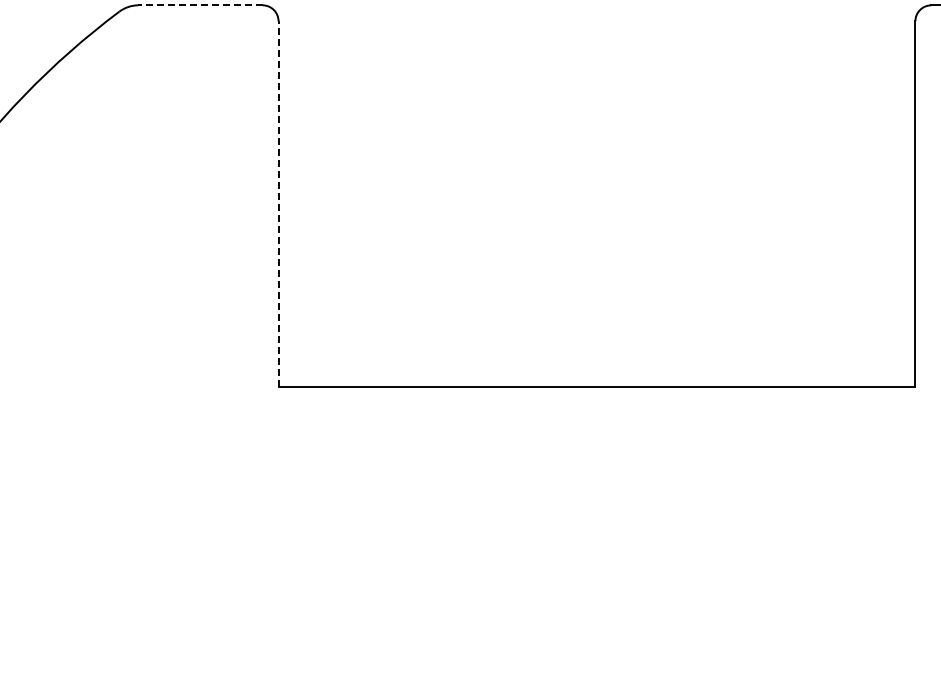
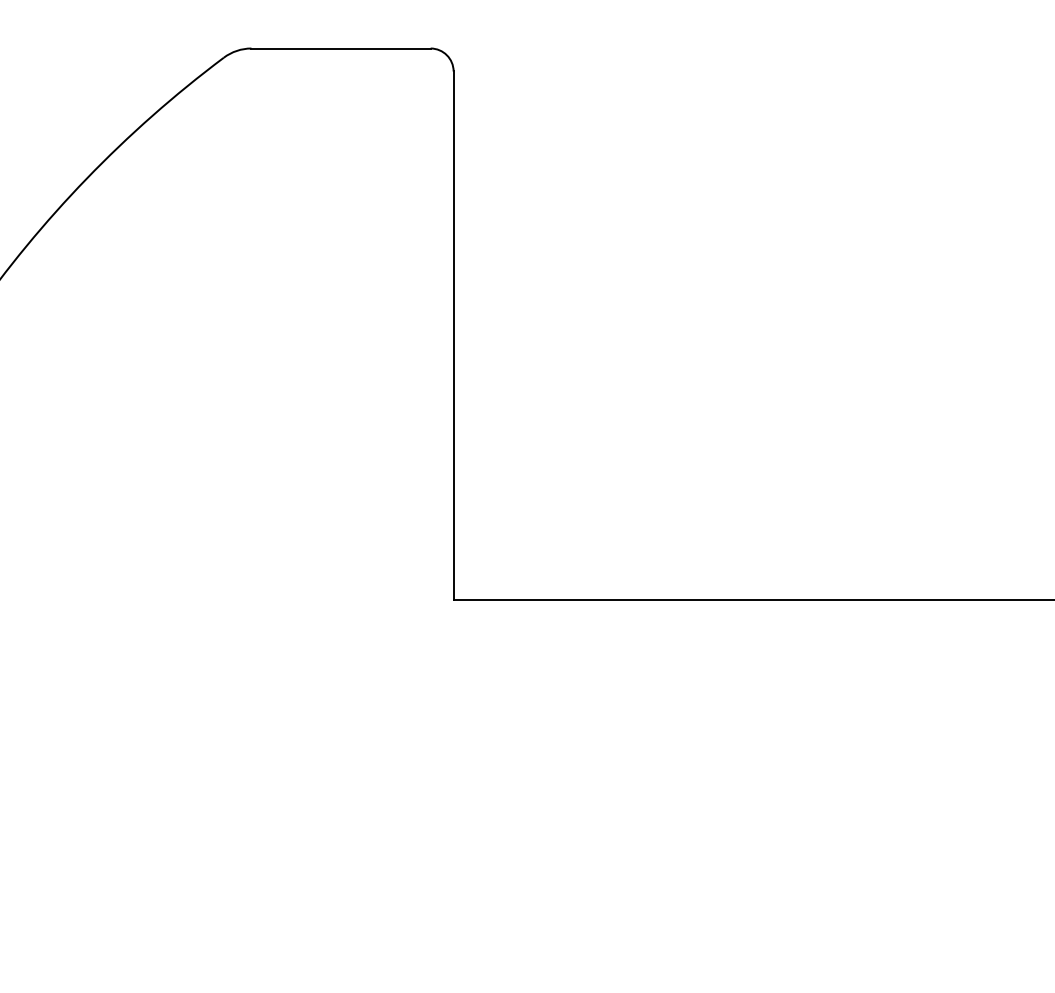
line: (200, 5) -> (340, 48), dashed -> solid
line: (278, 203) -> (453, 334), dashed -> solid

